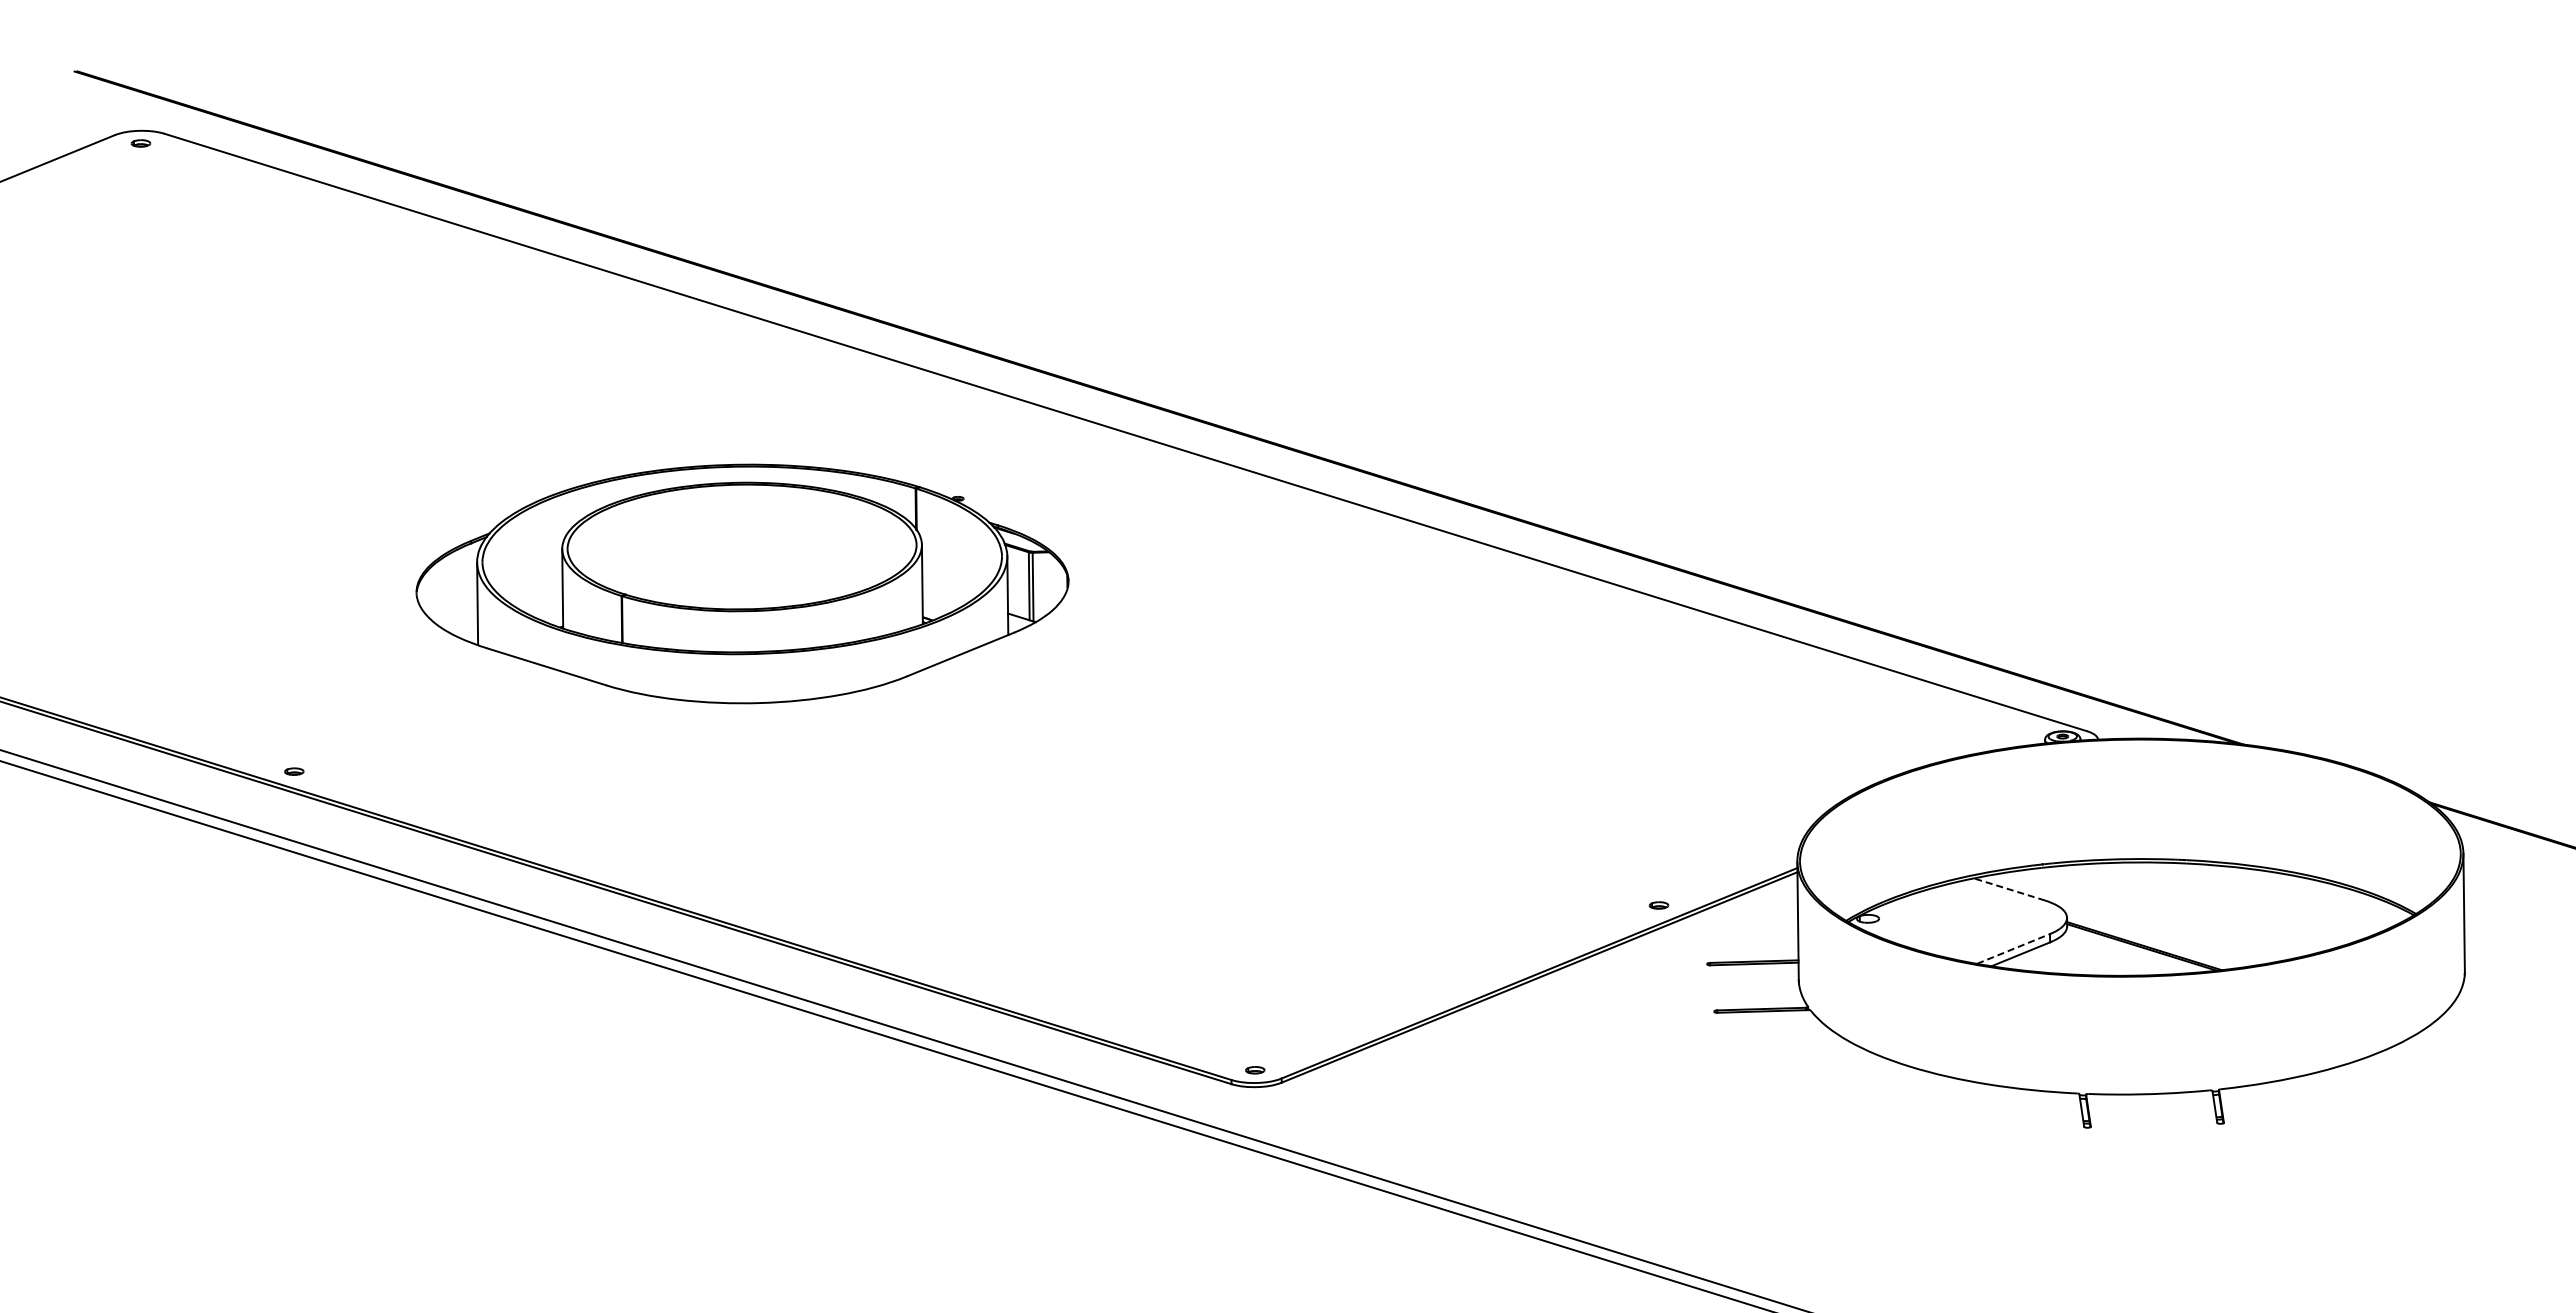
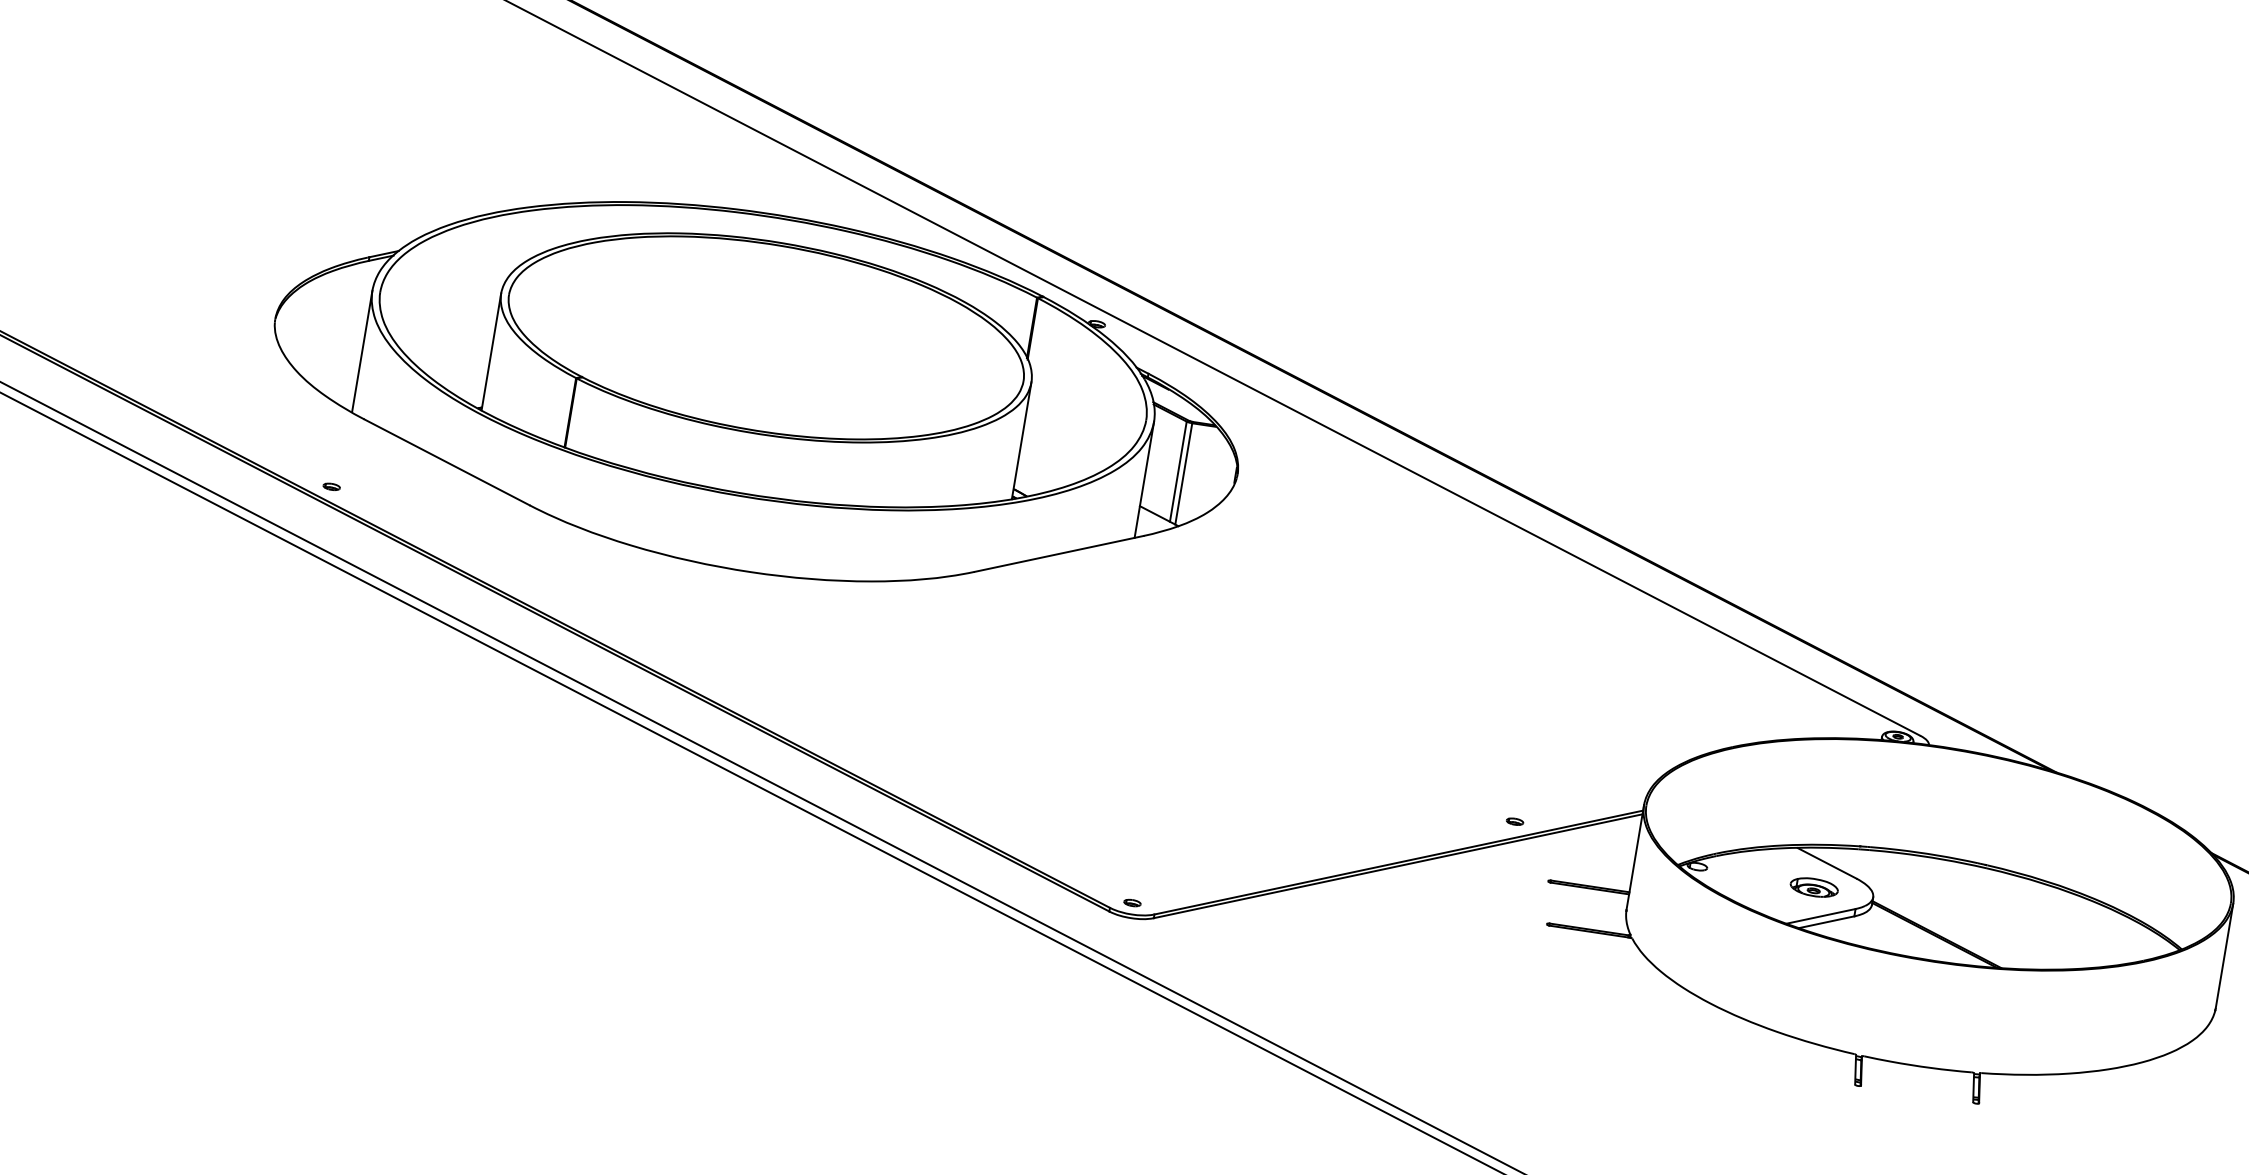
part: (742, 583) -> (757, 391), size x1.67
line: (2009, 889) -> (1826, 863), dashed -> solid
part: (2000, 918) -> (1814, 887), added
line: (2014, 948) -> (1821, 916), dashed -> solid

